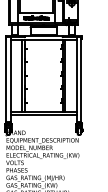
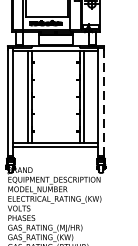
line: (81, 79) -> (104, 101), solid -> dashed

